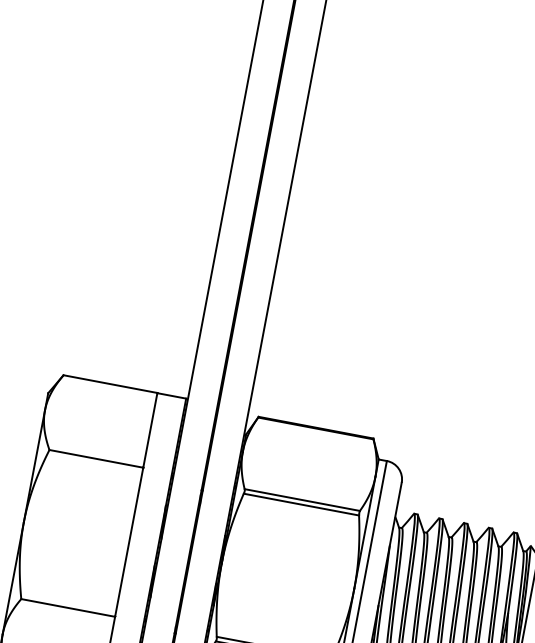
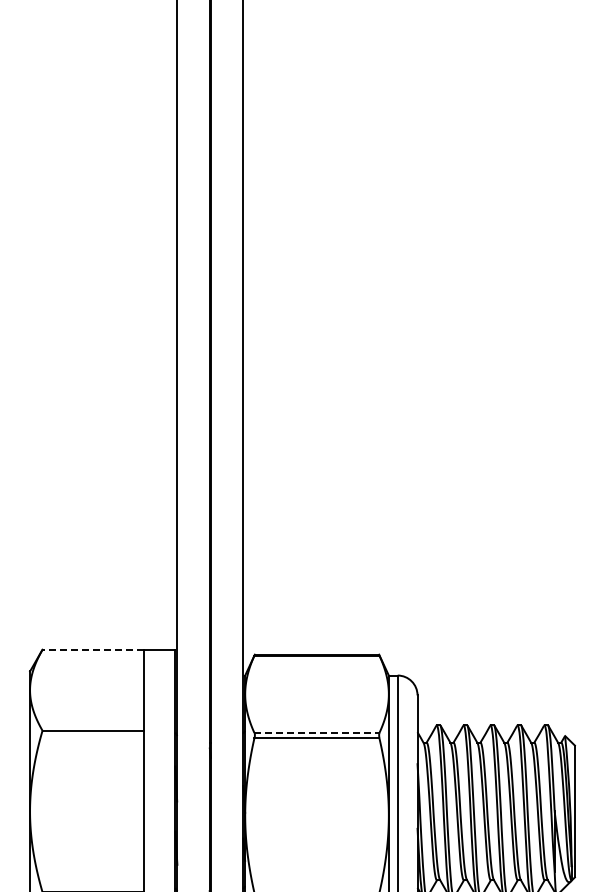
line: (110, 383) -> (93, 649), solid -> dashed
line: (302, 500) -> (317, 733), solid -> dashed

